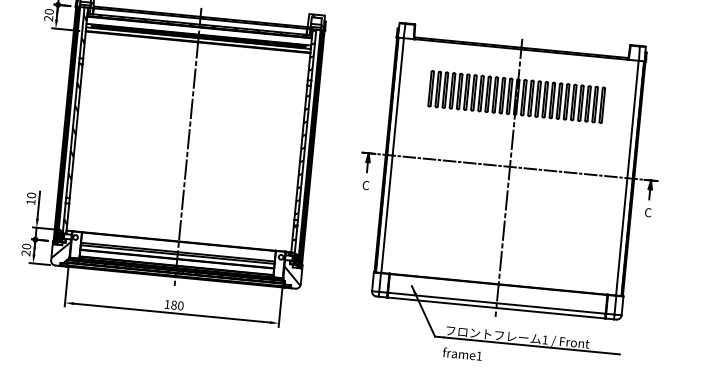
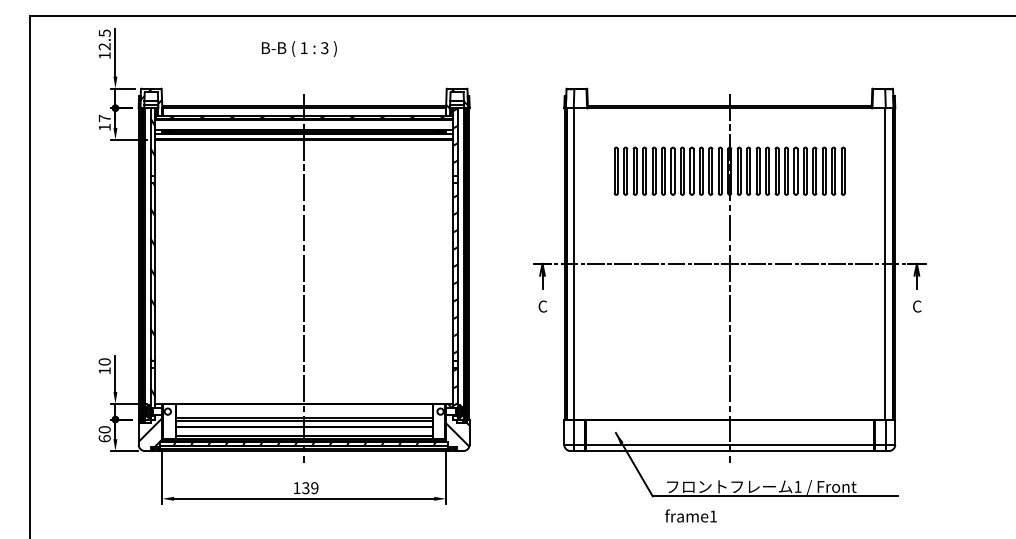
text: (48, 14) -> (104, 122), 20 -> 17
text: (25, 253) -> (104, 438), 20 -> 60
text: (177, 305) -> (310, 488), 180 -> 139

